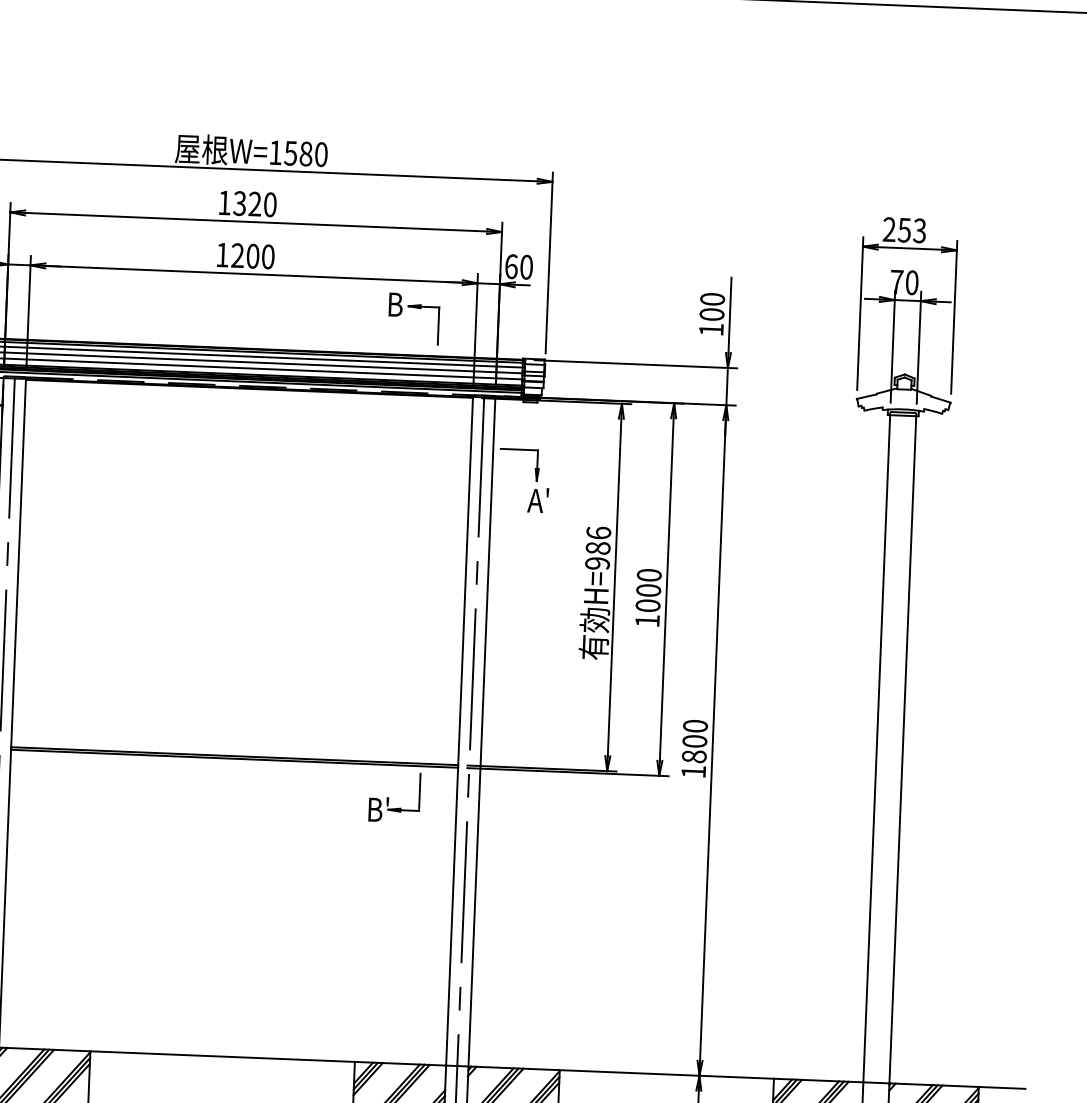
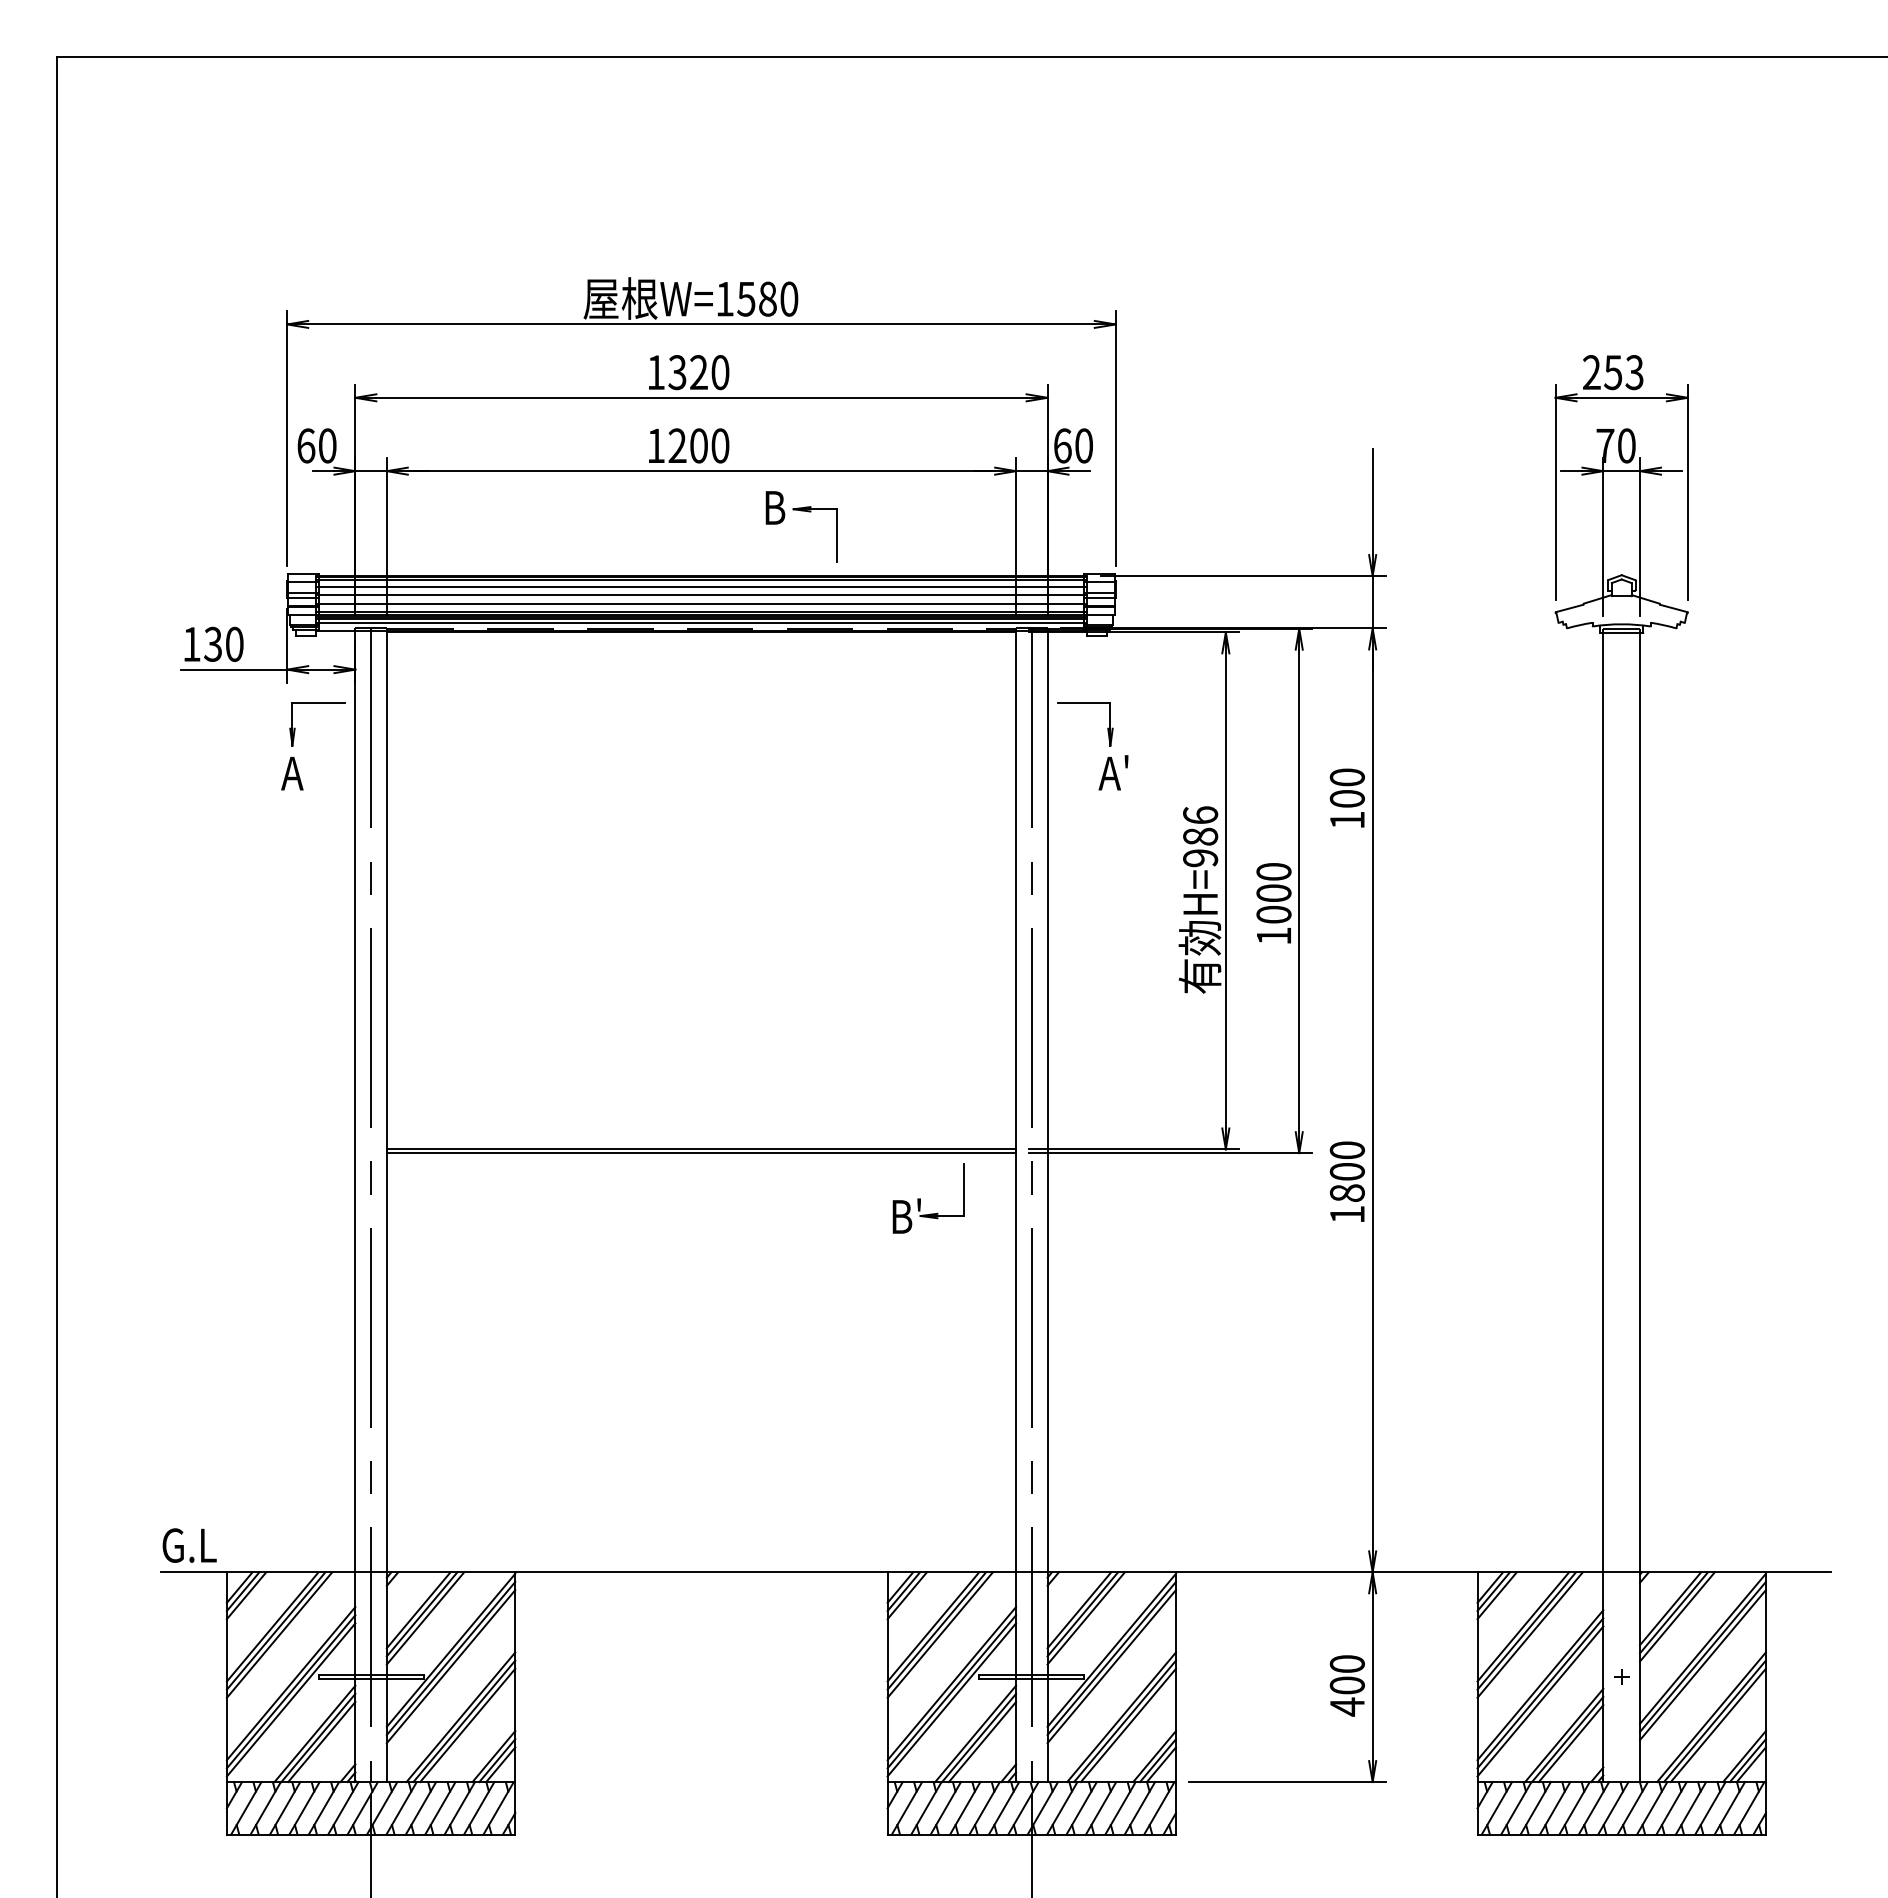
part: (414, 308) -> (801, 511), moved
text: (711, 313) -> (1346, 797), moved
text: (693, 748) -> (1346, 1181), moved

